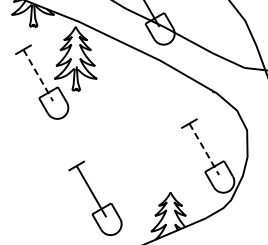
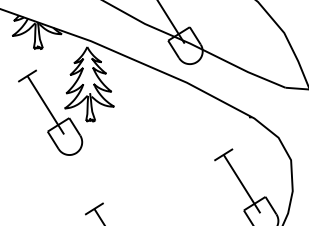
line: (38, 75) -> (46, 105), dashed -> solid
line: (204, 149) -> (242, 184), dashed -> solid

